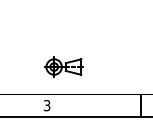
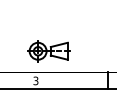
part: (63, 67) -> (48, 51), size x1.43

